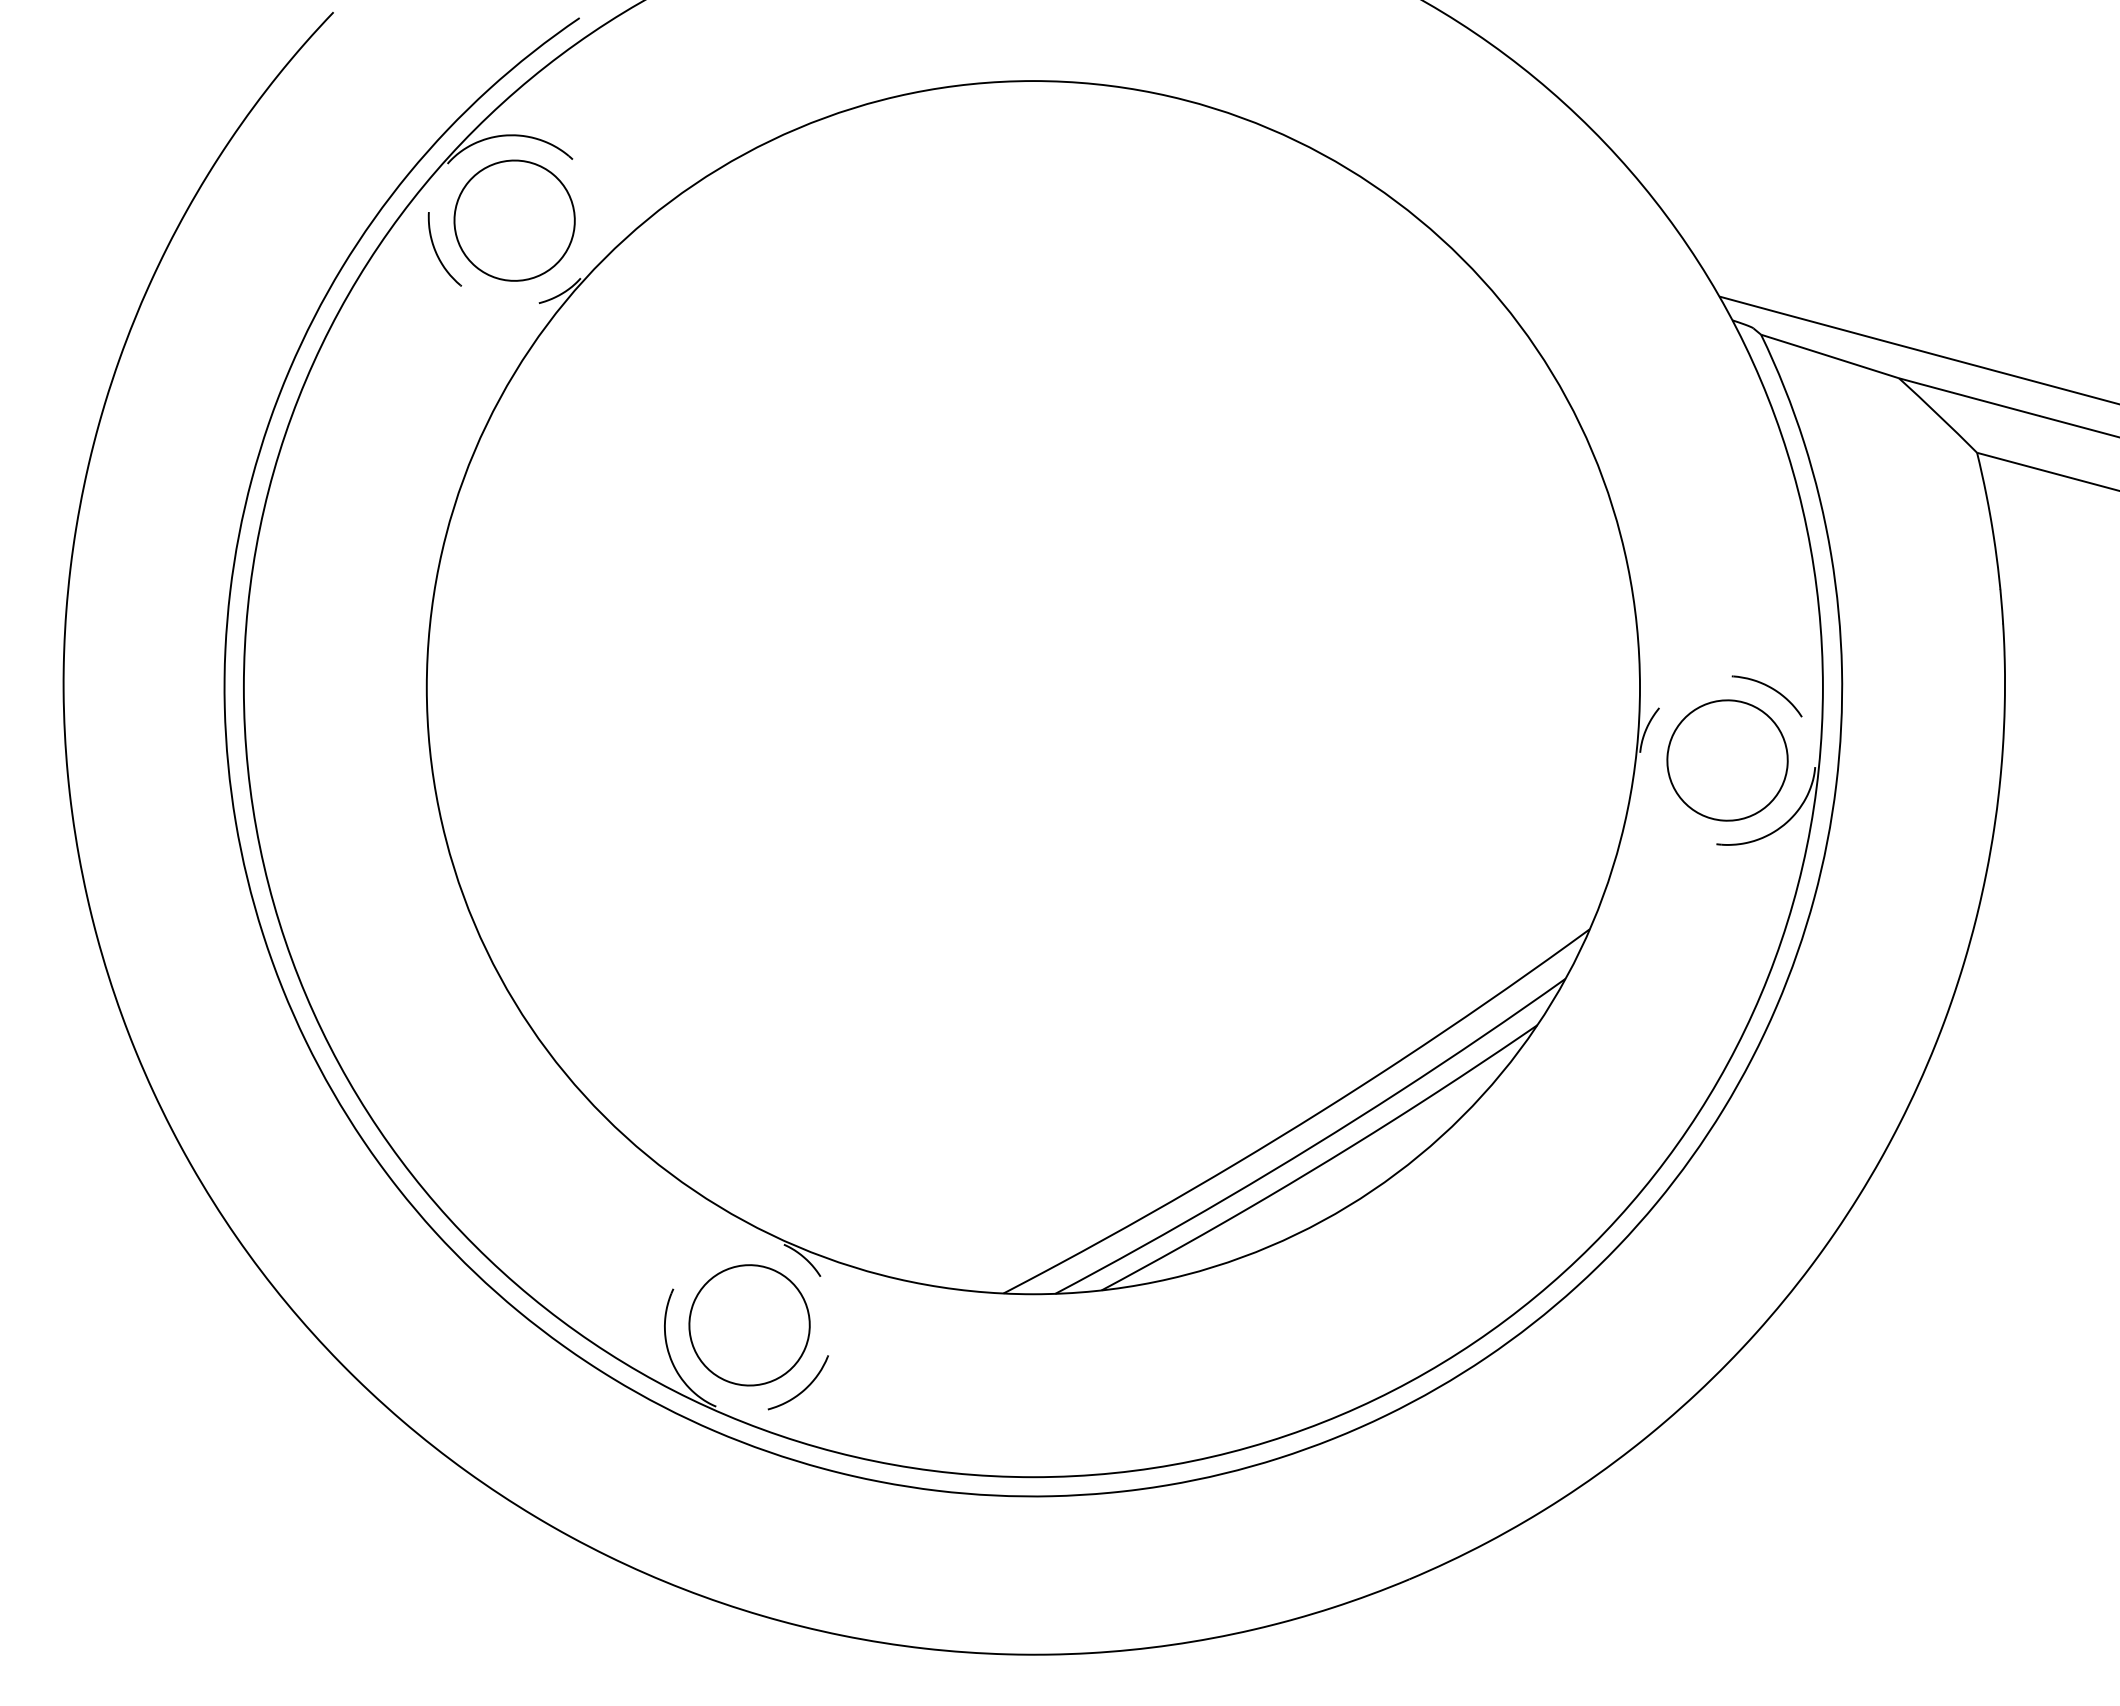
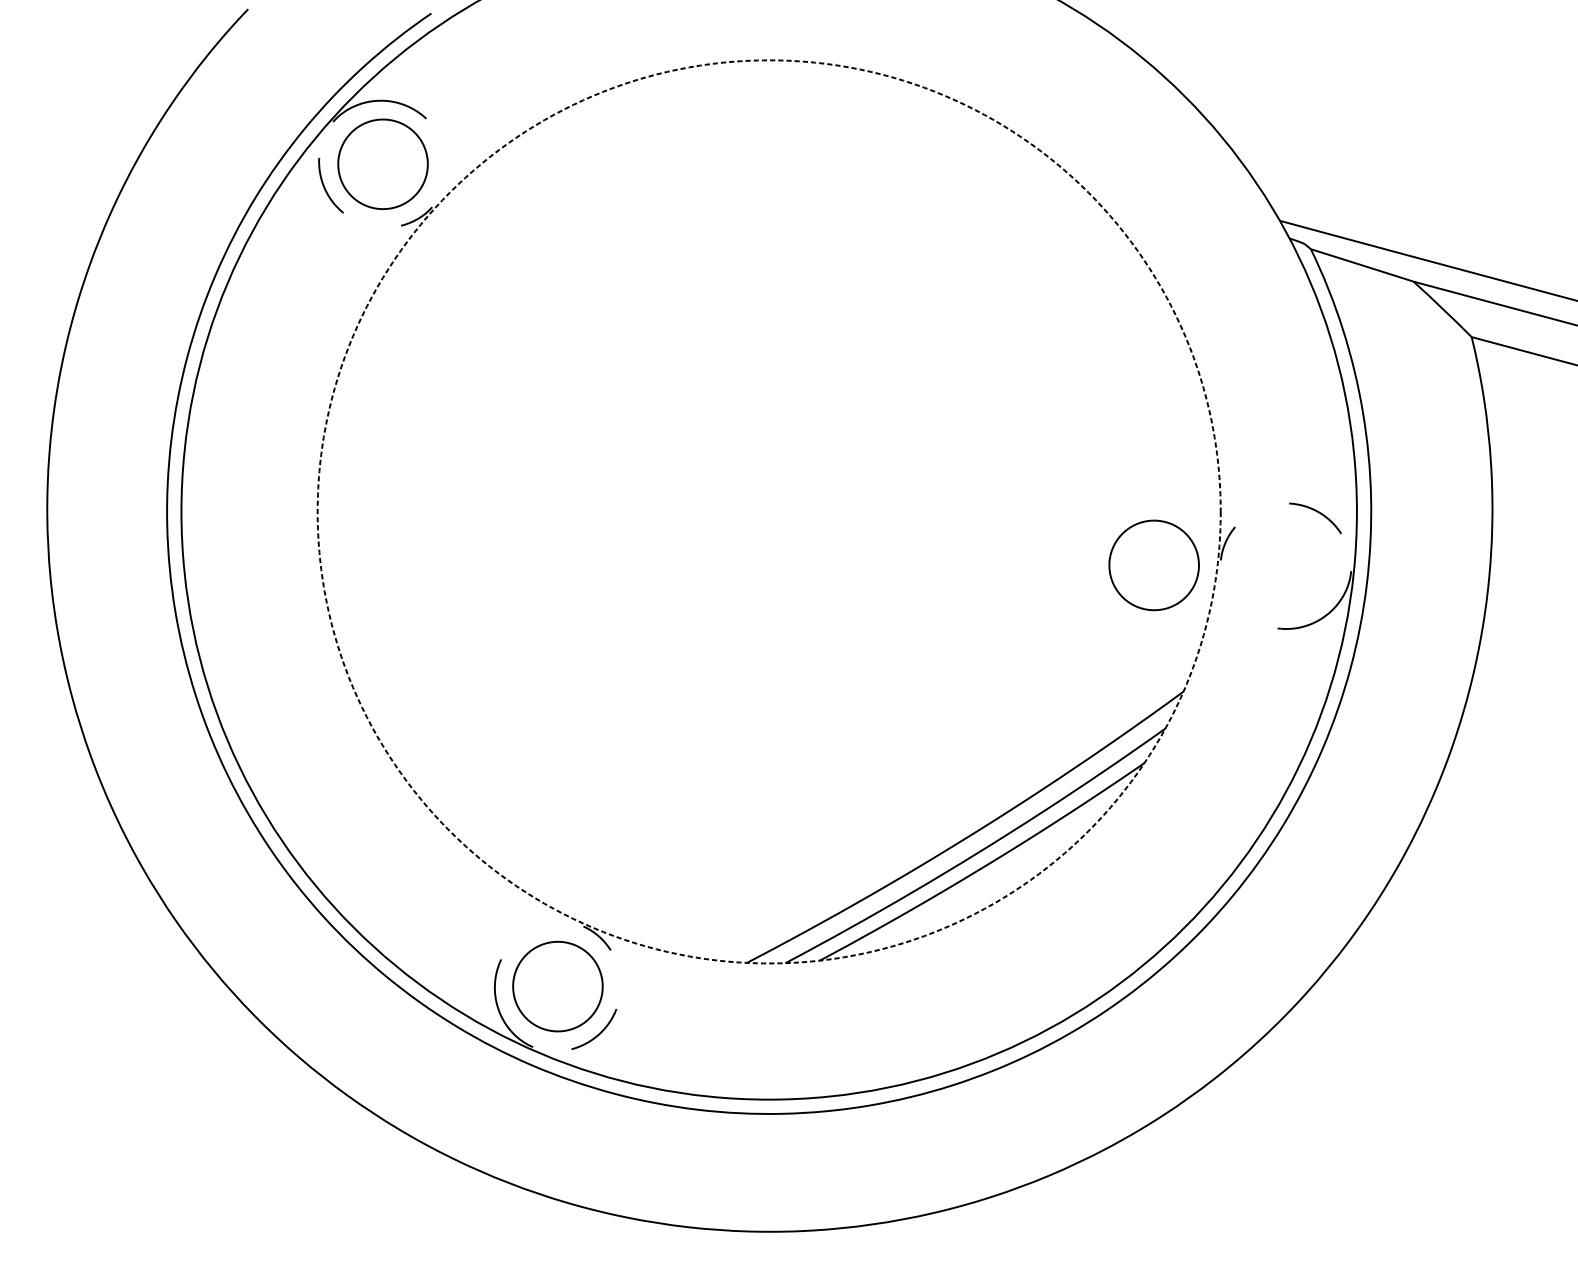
circle: (1033, 687) -> (769, 511), solid -> dashed
part: (1727, 760) -> (1154, 565), moved

